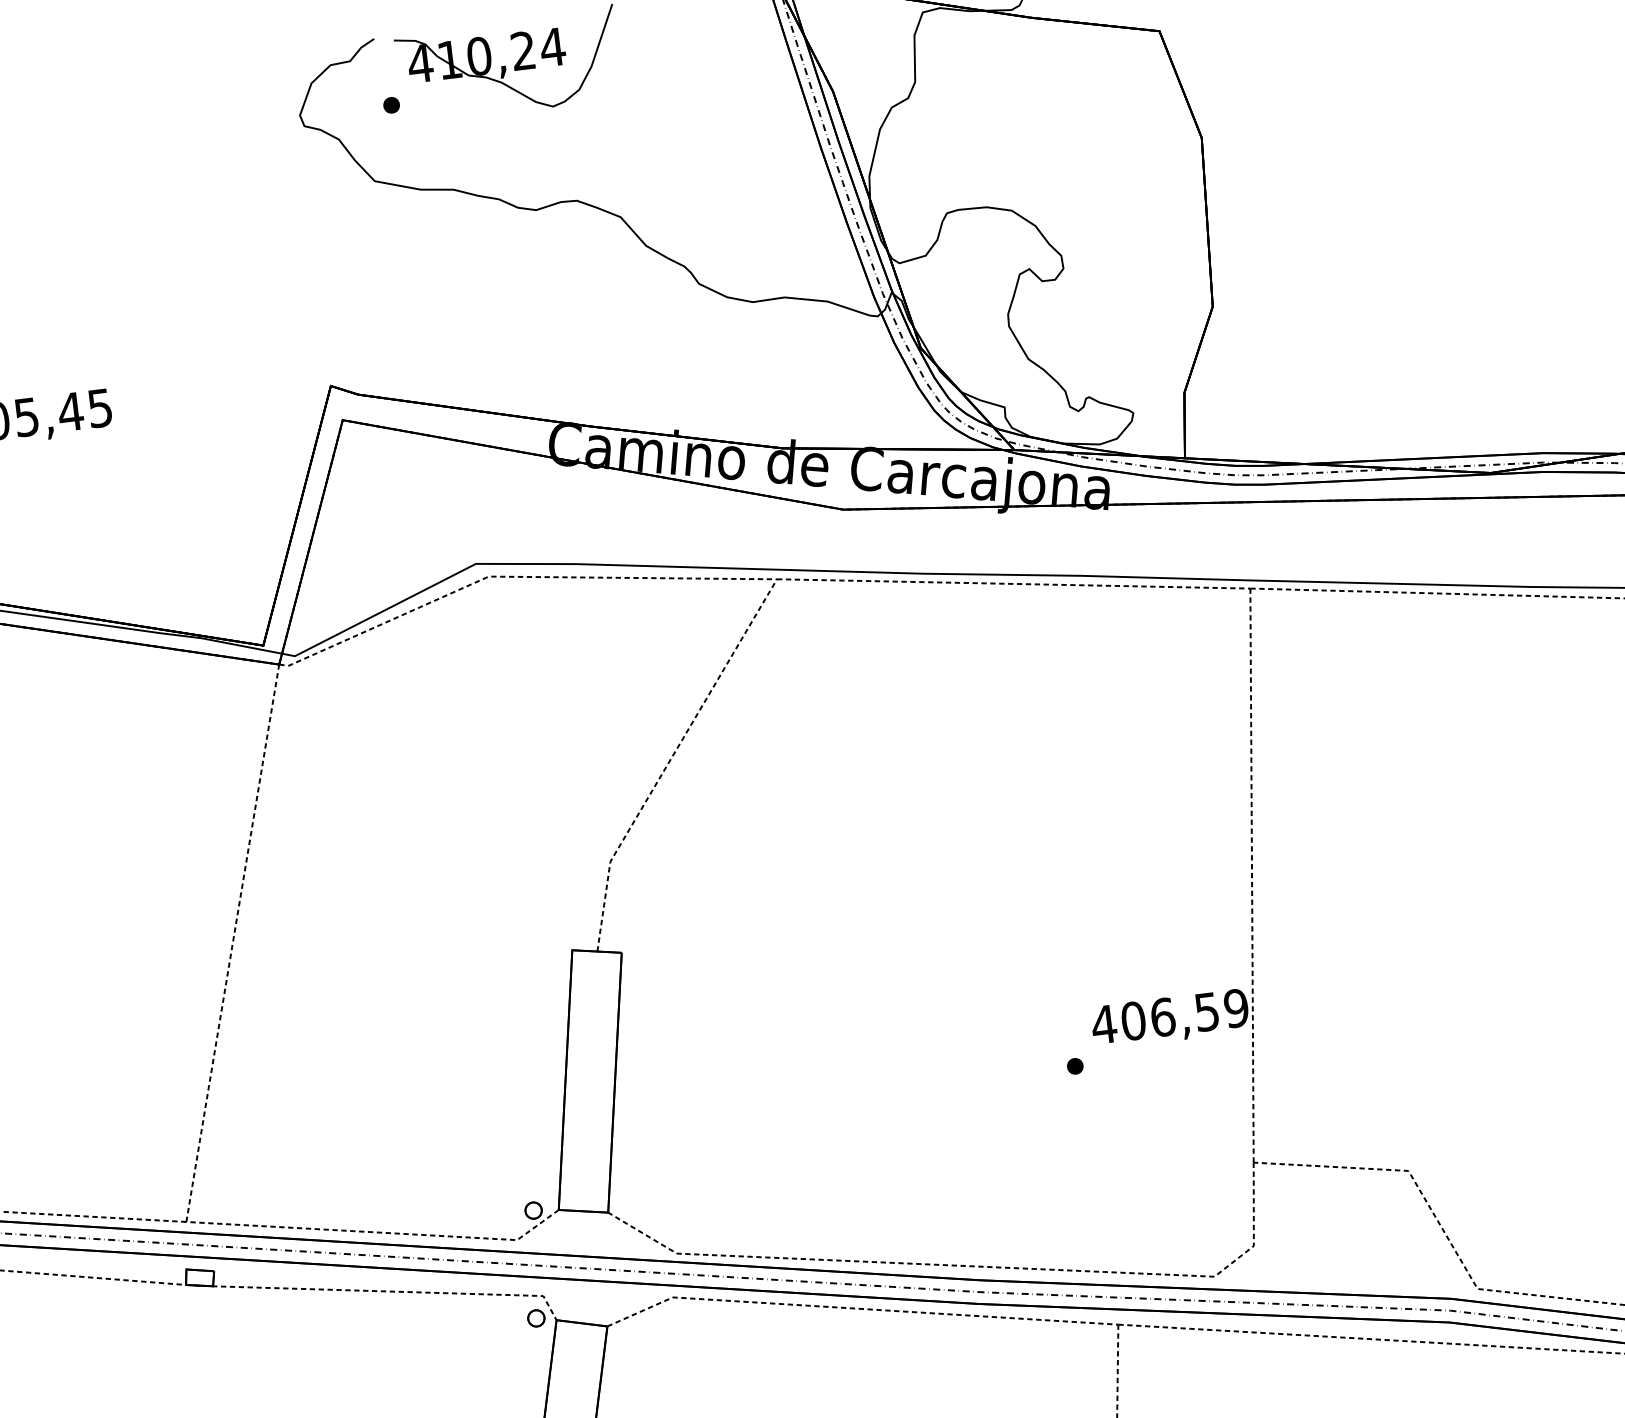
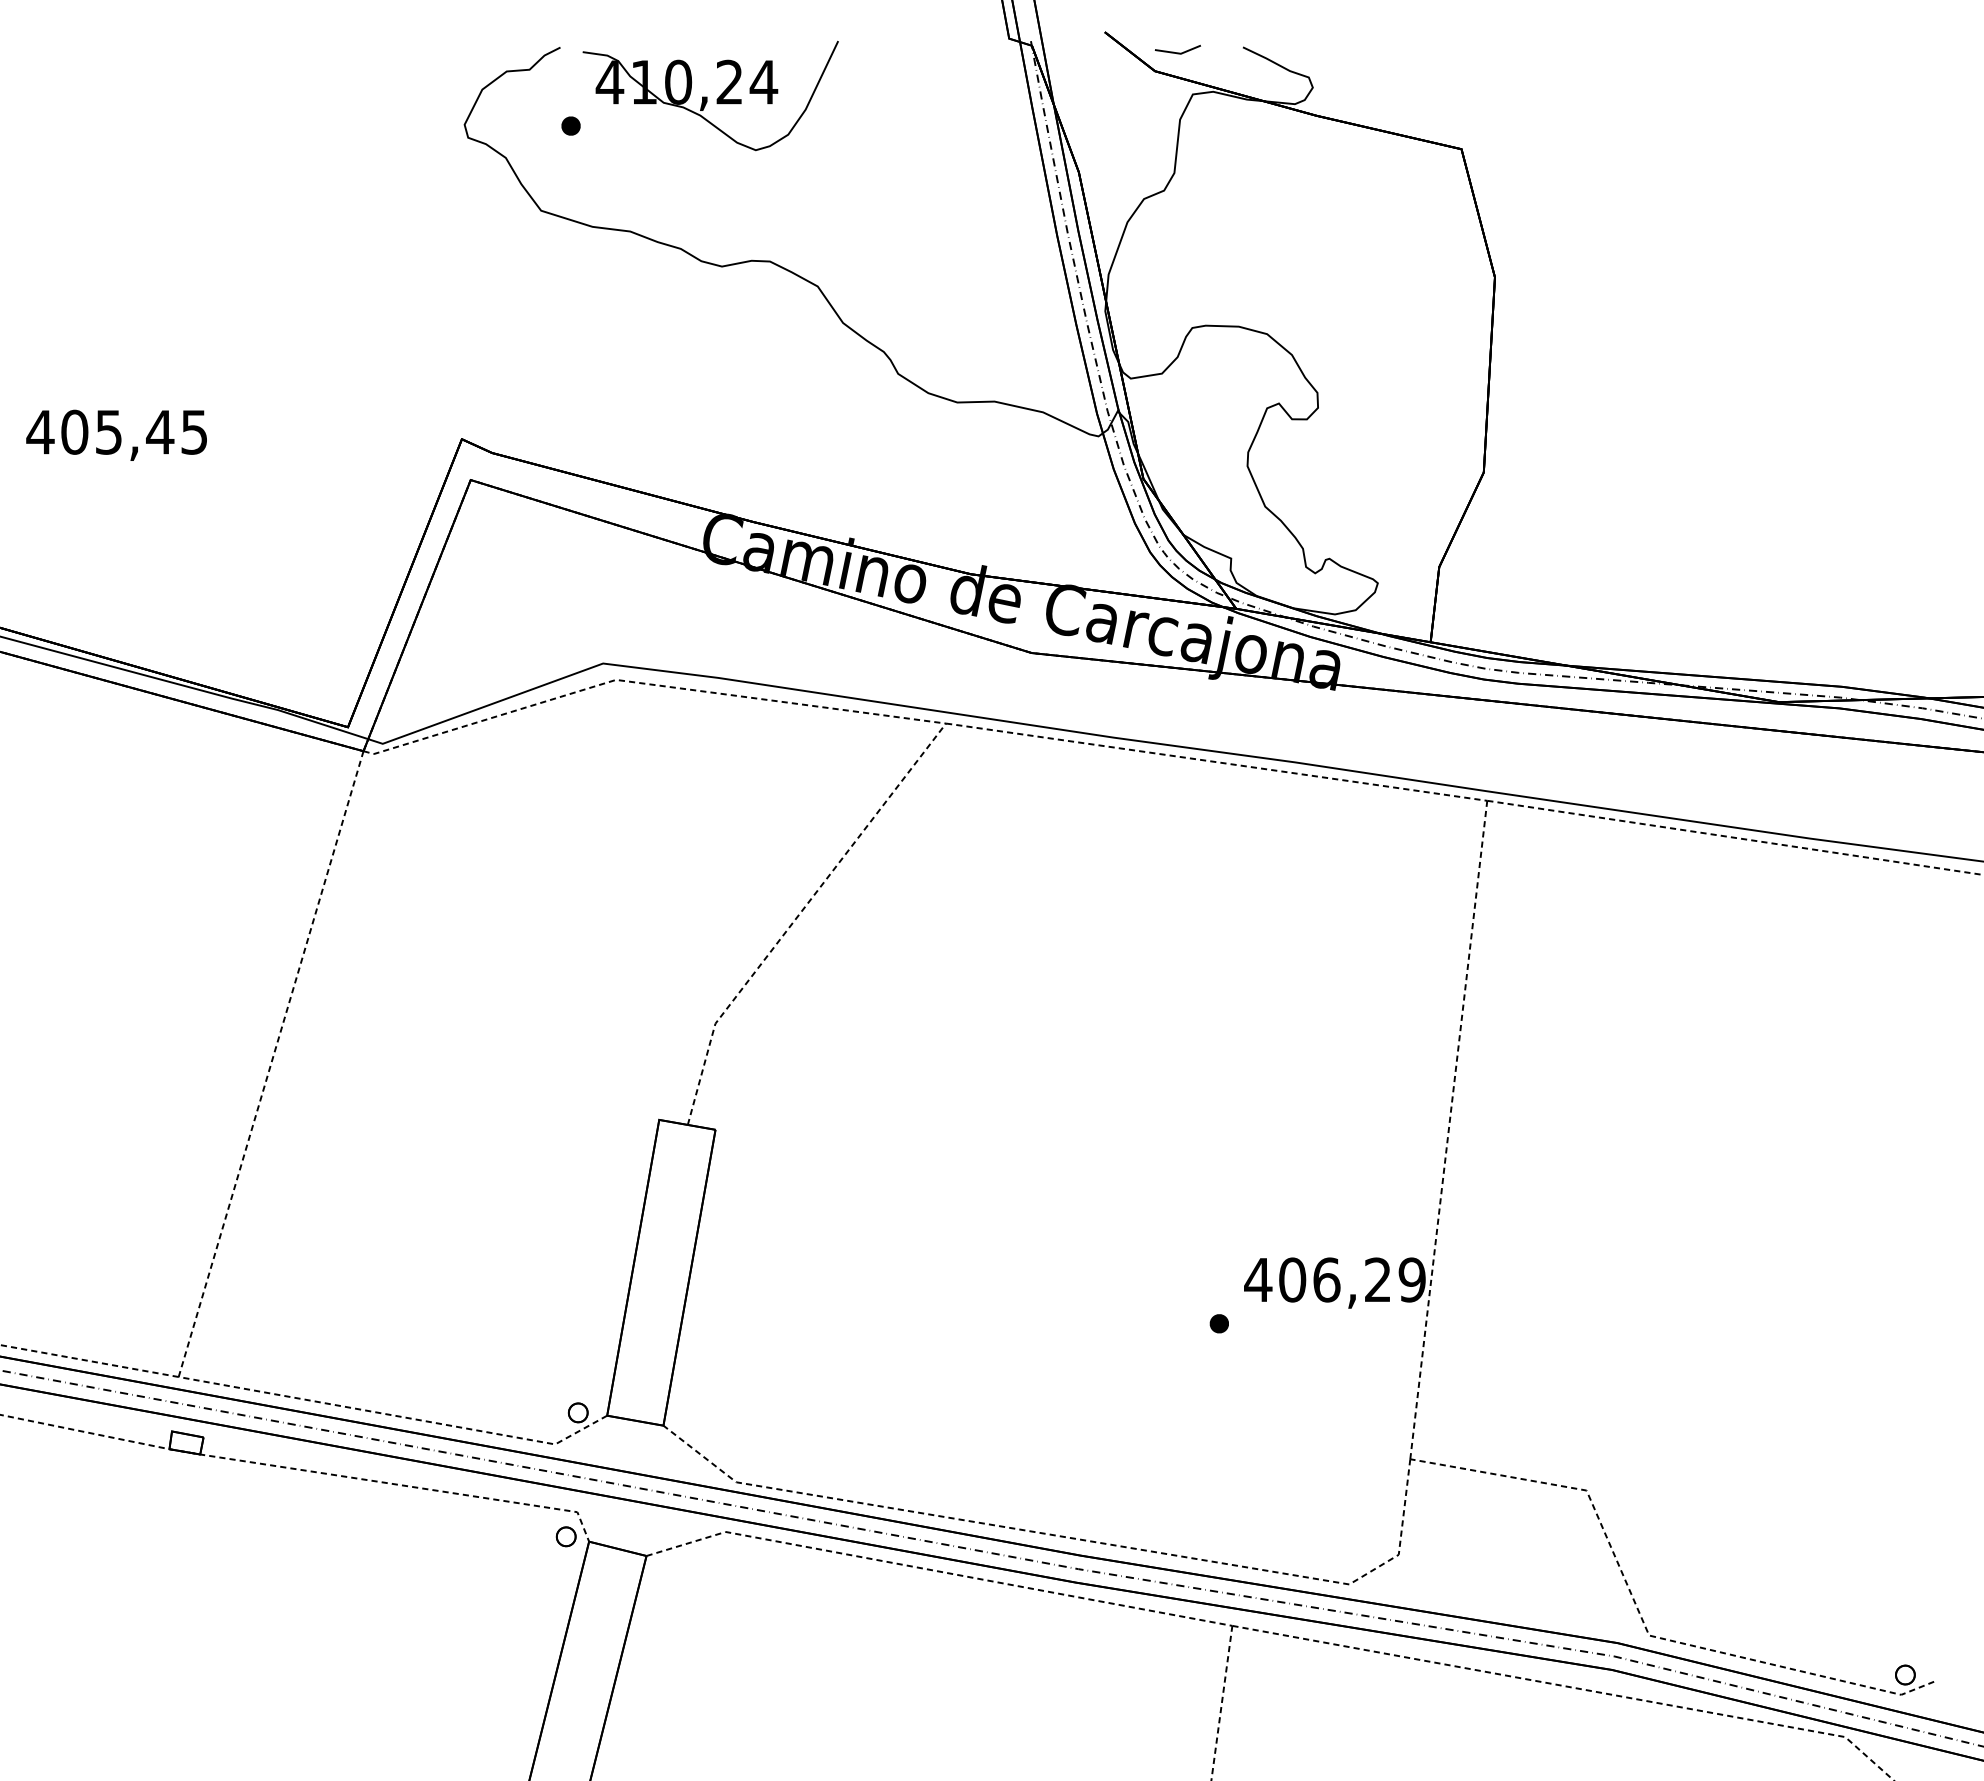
text: (1206, 1011) -> (1377, 1279), 406,59 -> 406,29

